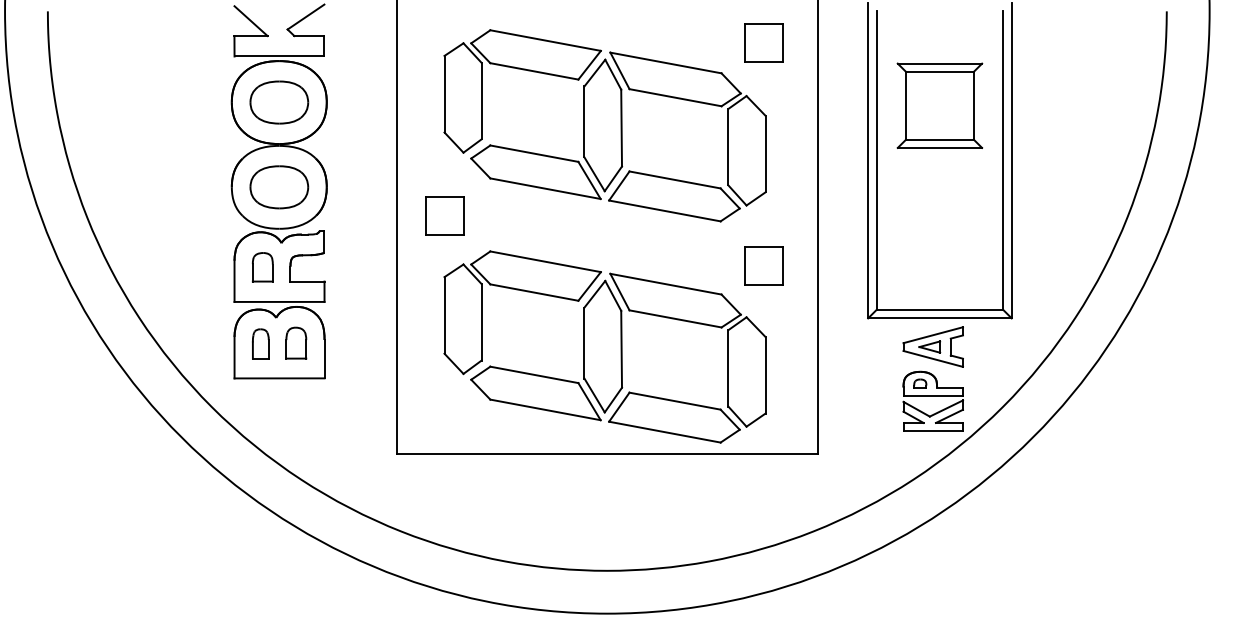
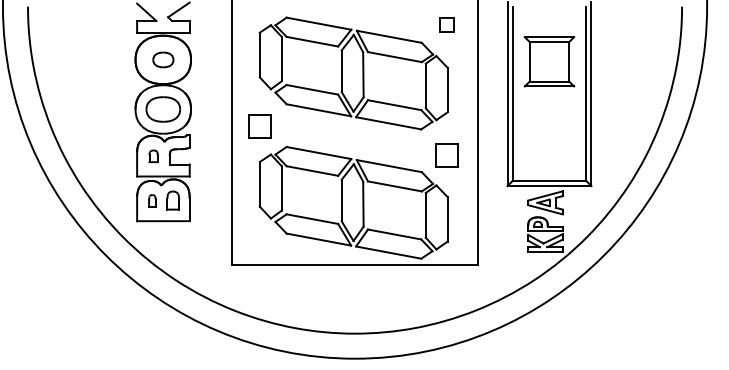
part: (763, 41) -> (446, 24), size x0.6
part: (279, 101) -> (163, 59), size x0.6
part: (262, 267) -> (153, 156), size x0.7
part: (259, 343) -> (151, 200), size x0.7

